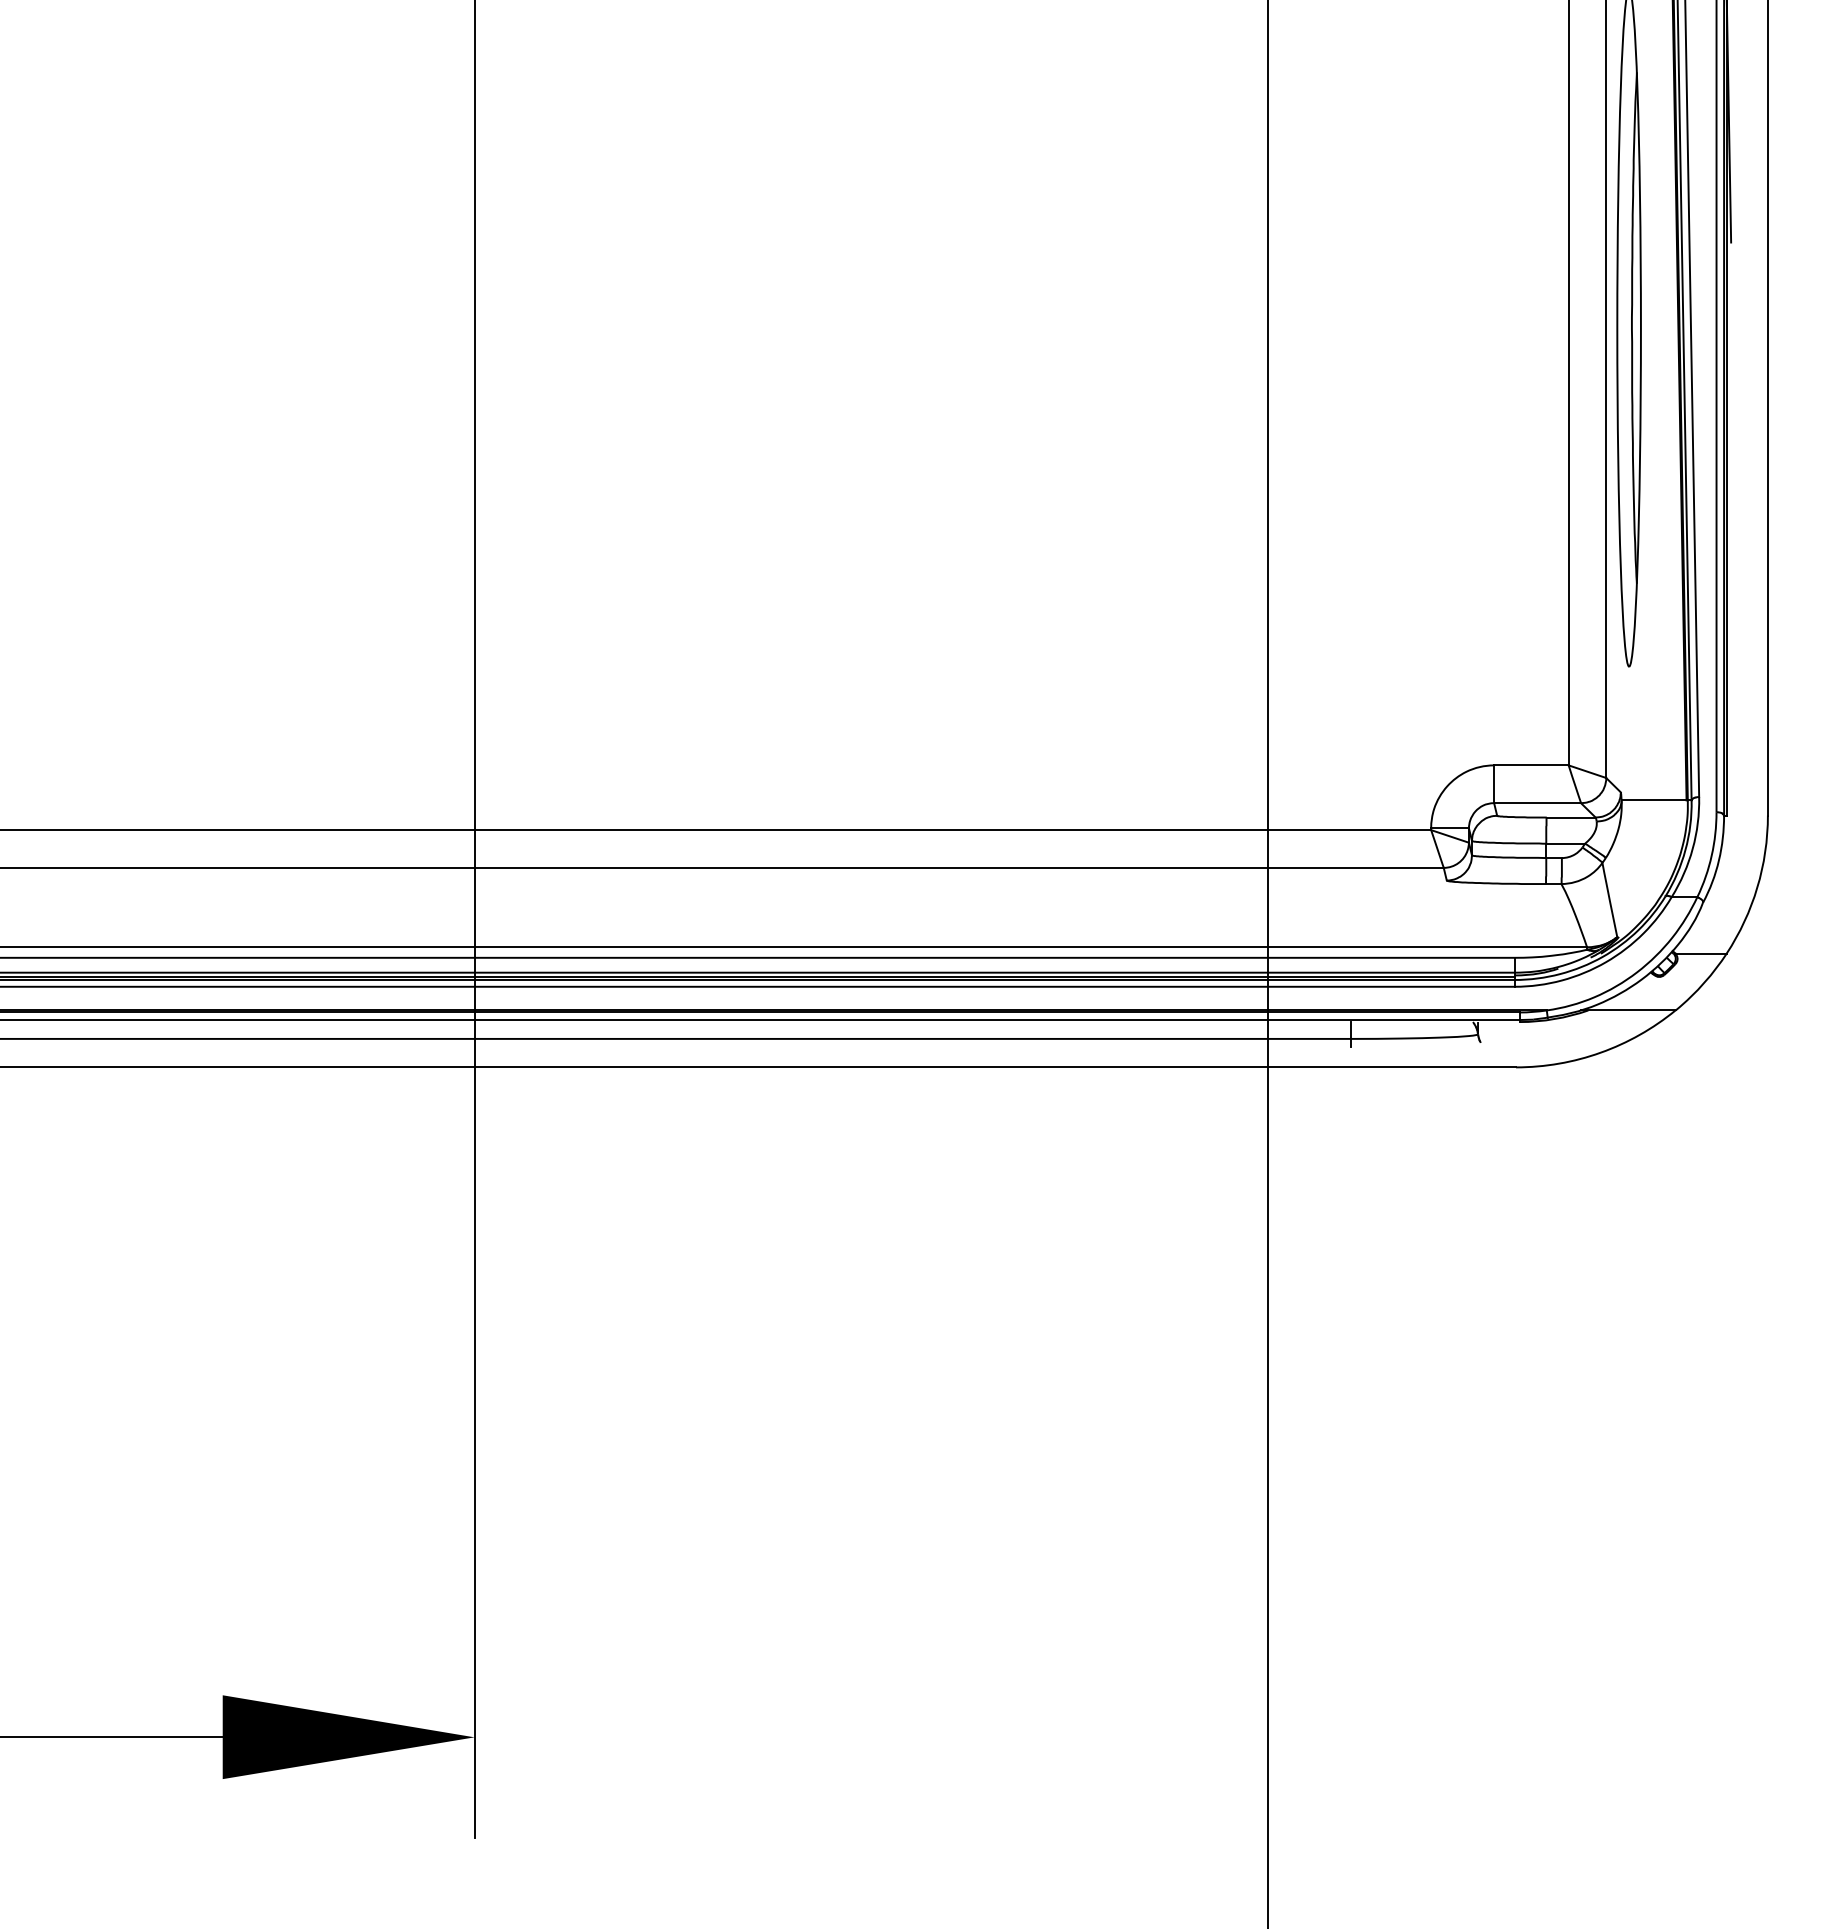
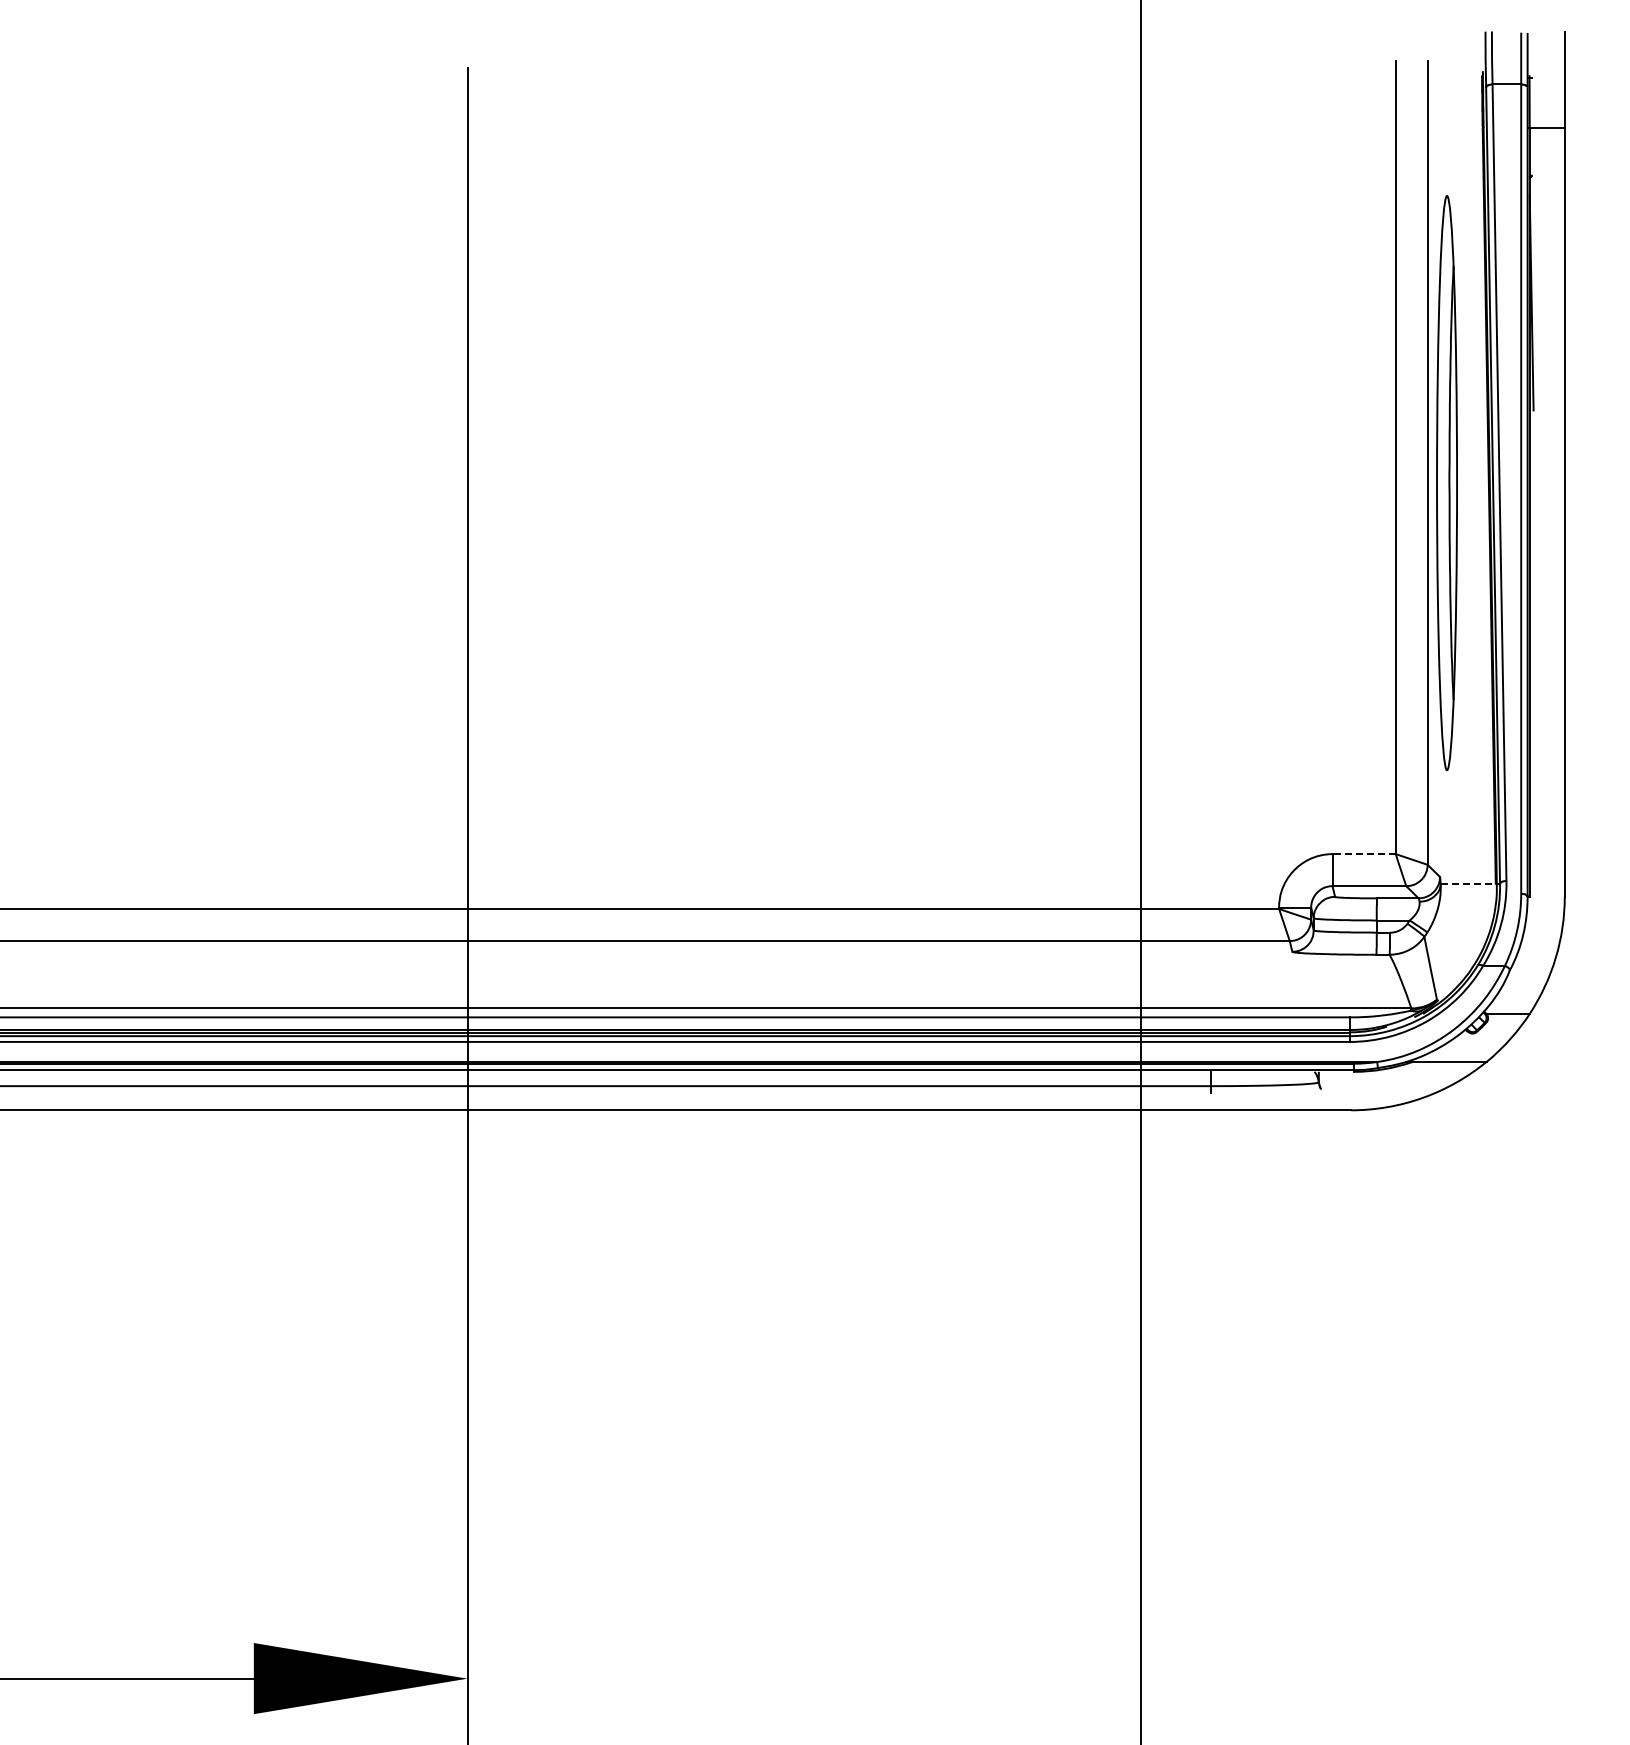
line: (1531, 765) -> (1364, 854), solid -> dashed
line: (1655, 800) -> (1469, 883), solid -> dashed

